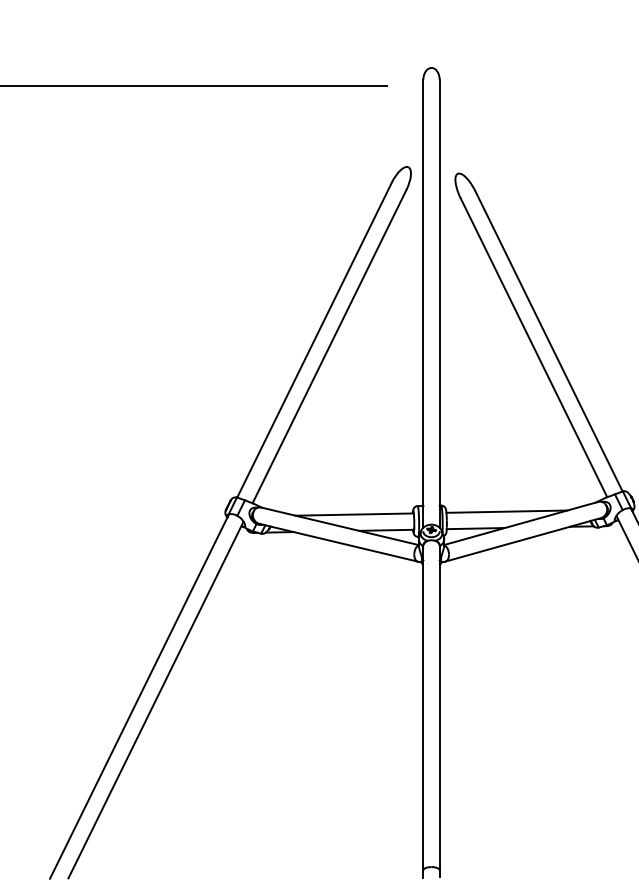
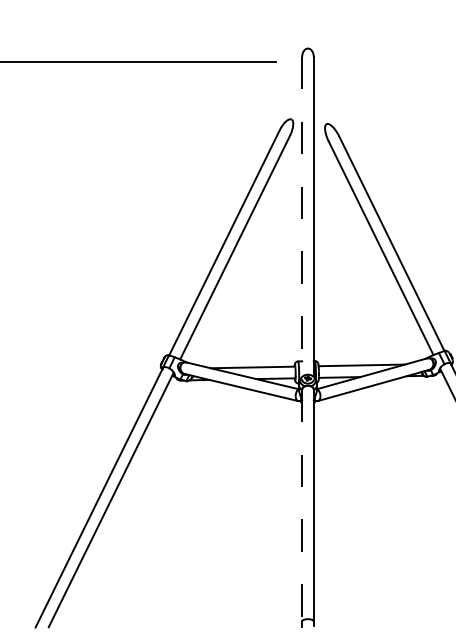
line: (423, 304) -> (302, 217), solid -> dashed
line: (423, 707) -> (302, 505), solid -> dashed

